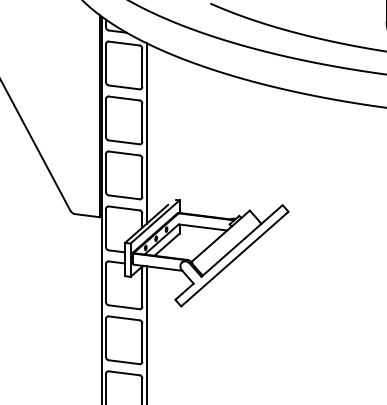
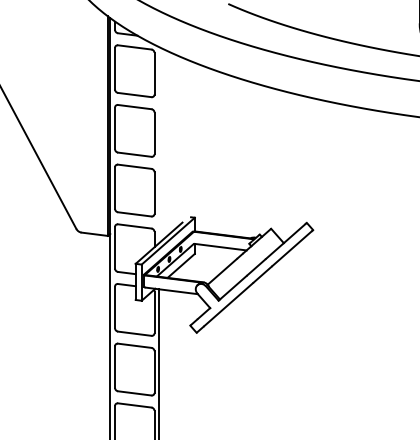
line: (146, 133) -> (159, 145), removed

